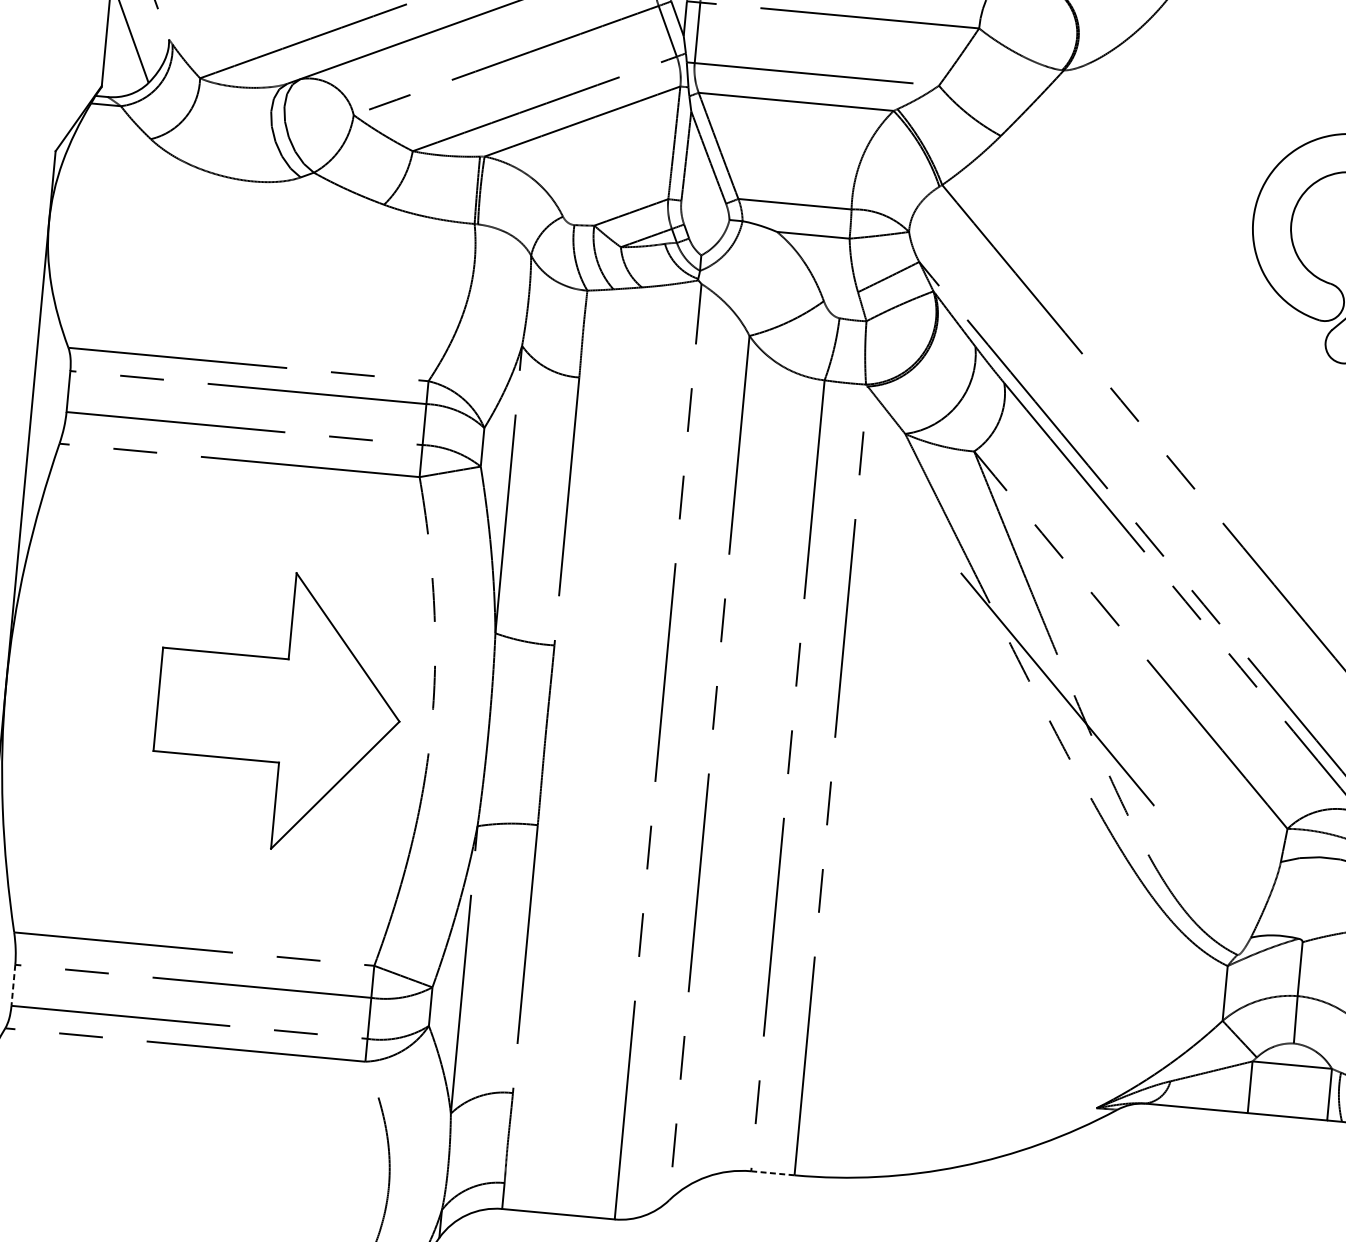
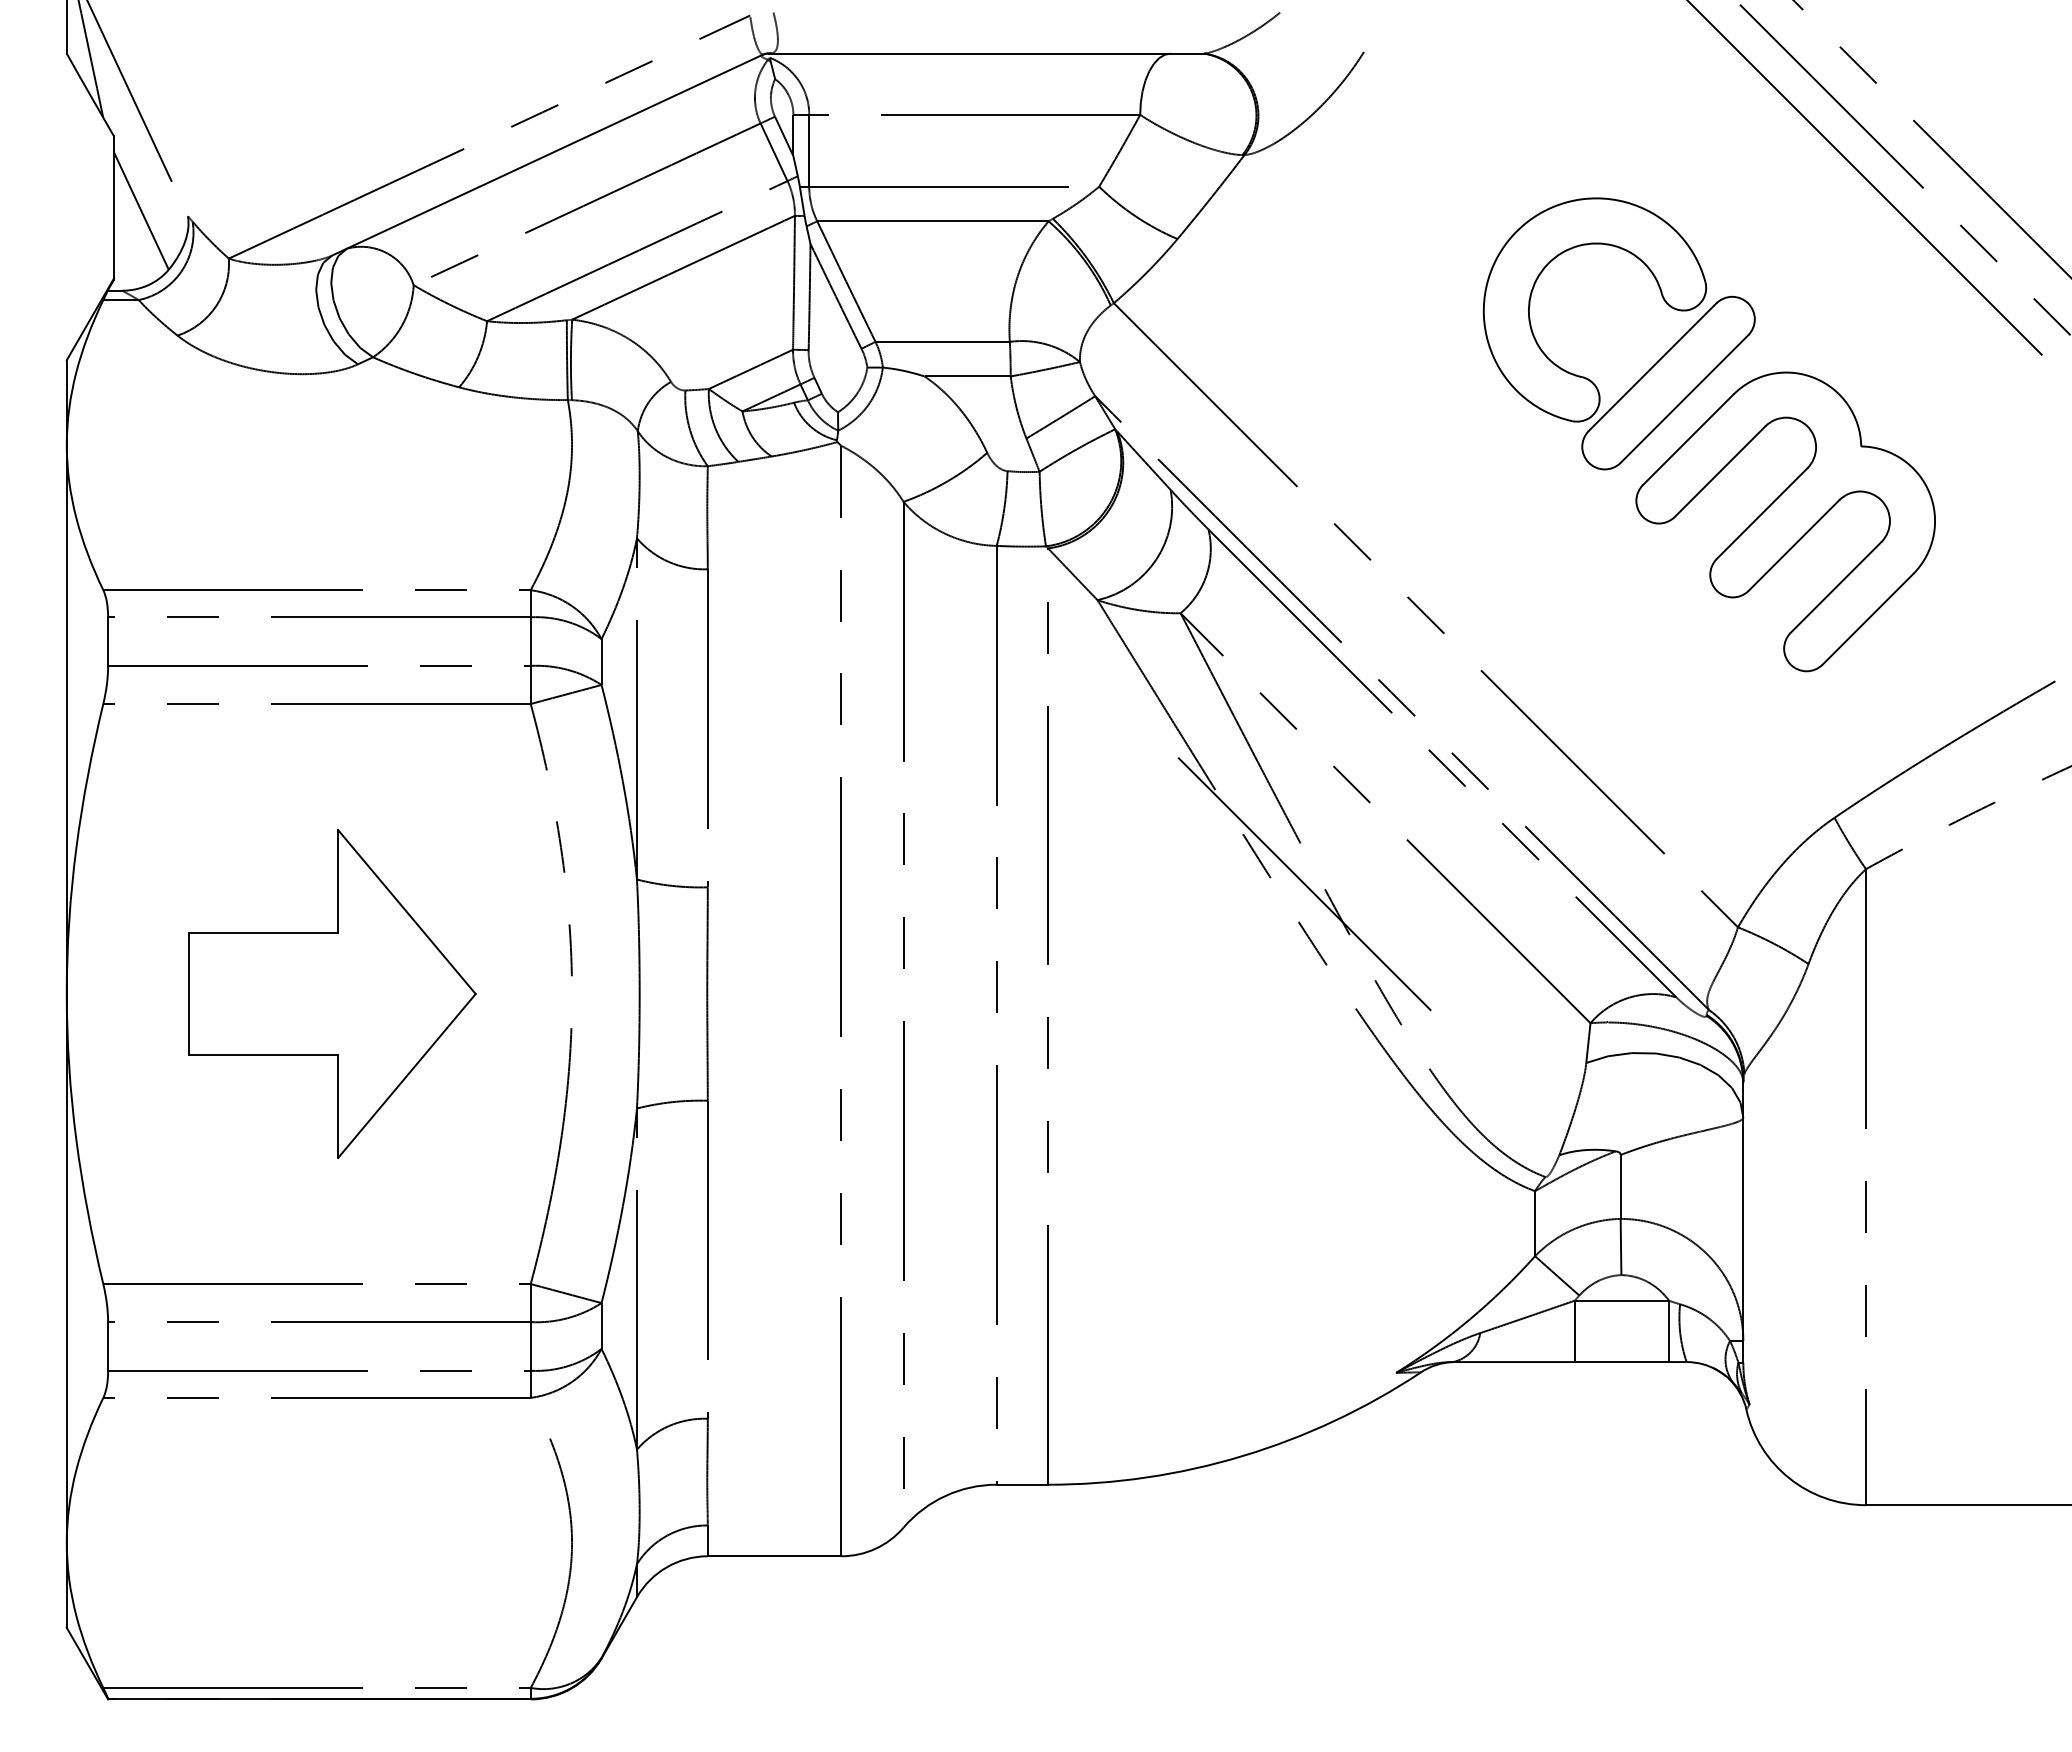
part: (278, 710) -> (332, 993), moved
line: (13, 985) -> (108, 1346), dashed -> solid
line: (772, 1173) -> (1022, 1484), dashed -> solid

